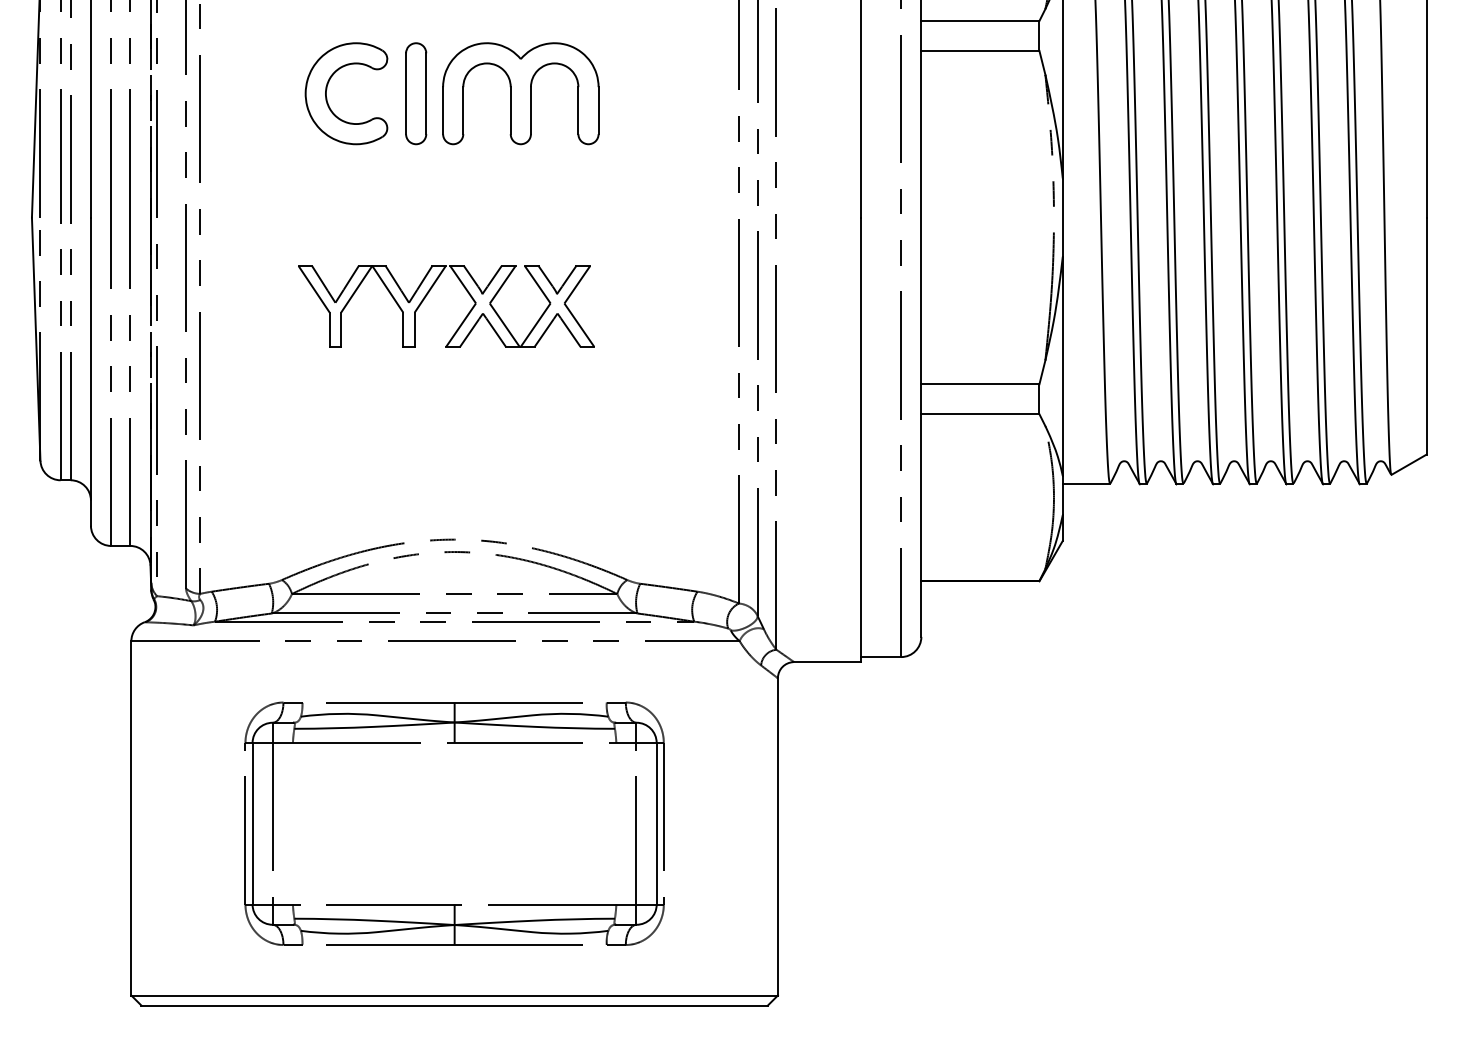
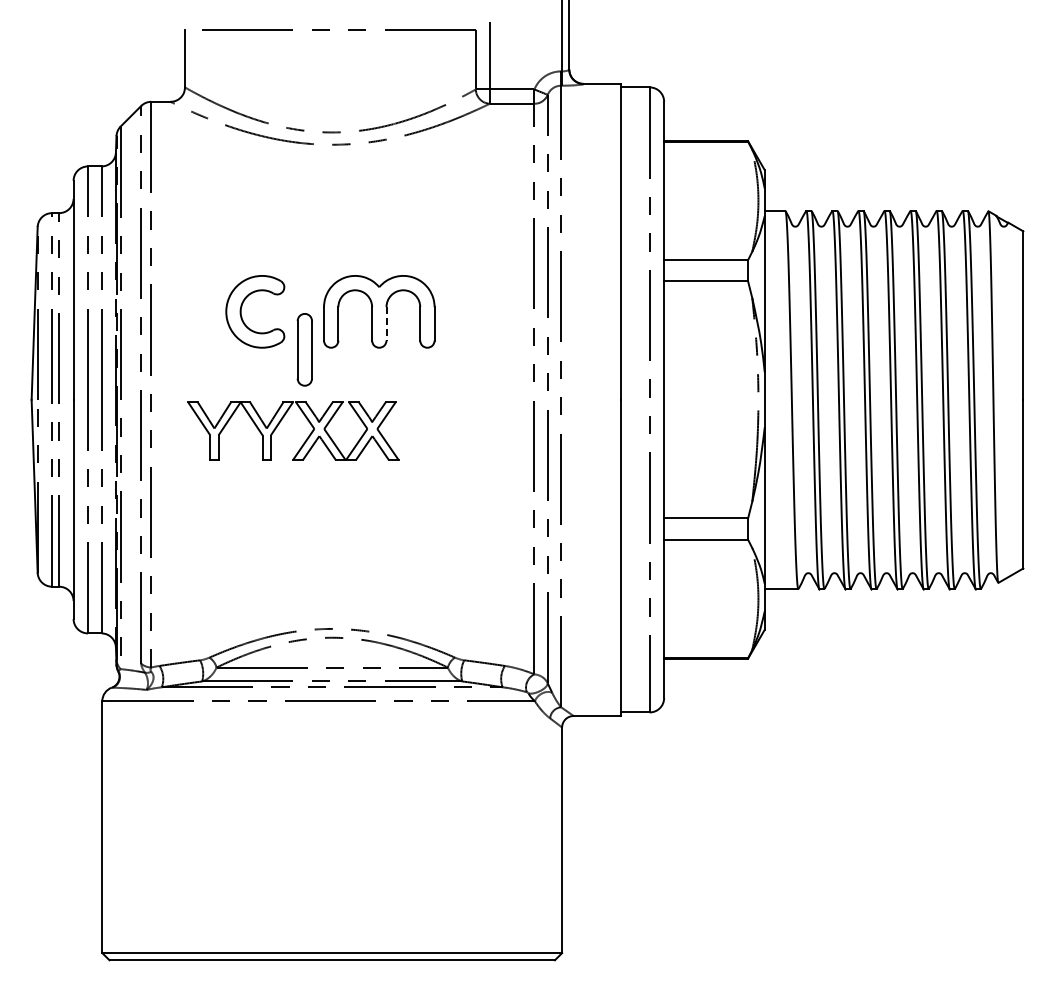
part: (415, 93) -> (304, 349), moved
line: (530, 110) -> (386, 323), solid -> dashed
part: (429, 292) -> (281, 421), moved
part: (453, 823) -> (331, 830), removed

